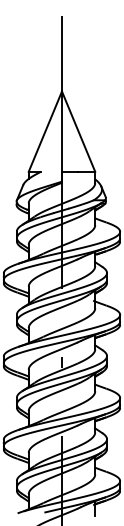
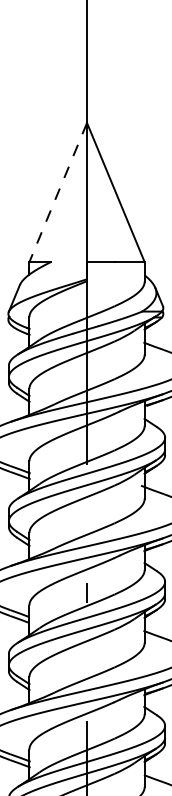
line: (45, 132) -> (58, 194), solid -> dashed

